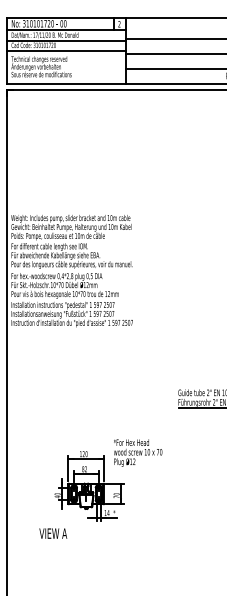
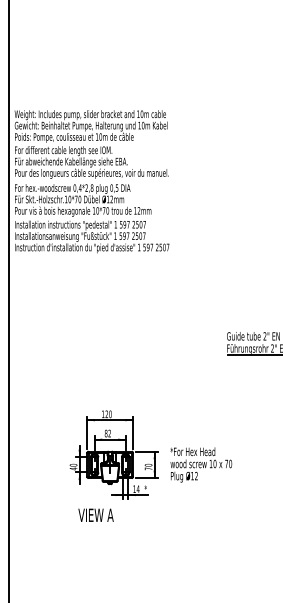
text: (138, 452) -> (201, 464), moved
text: (53, 533) -> (96, 515), moved

